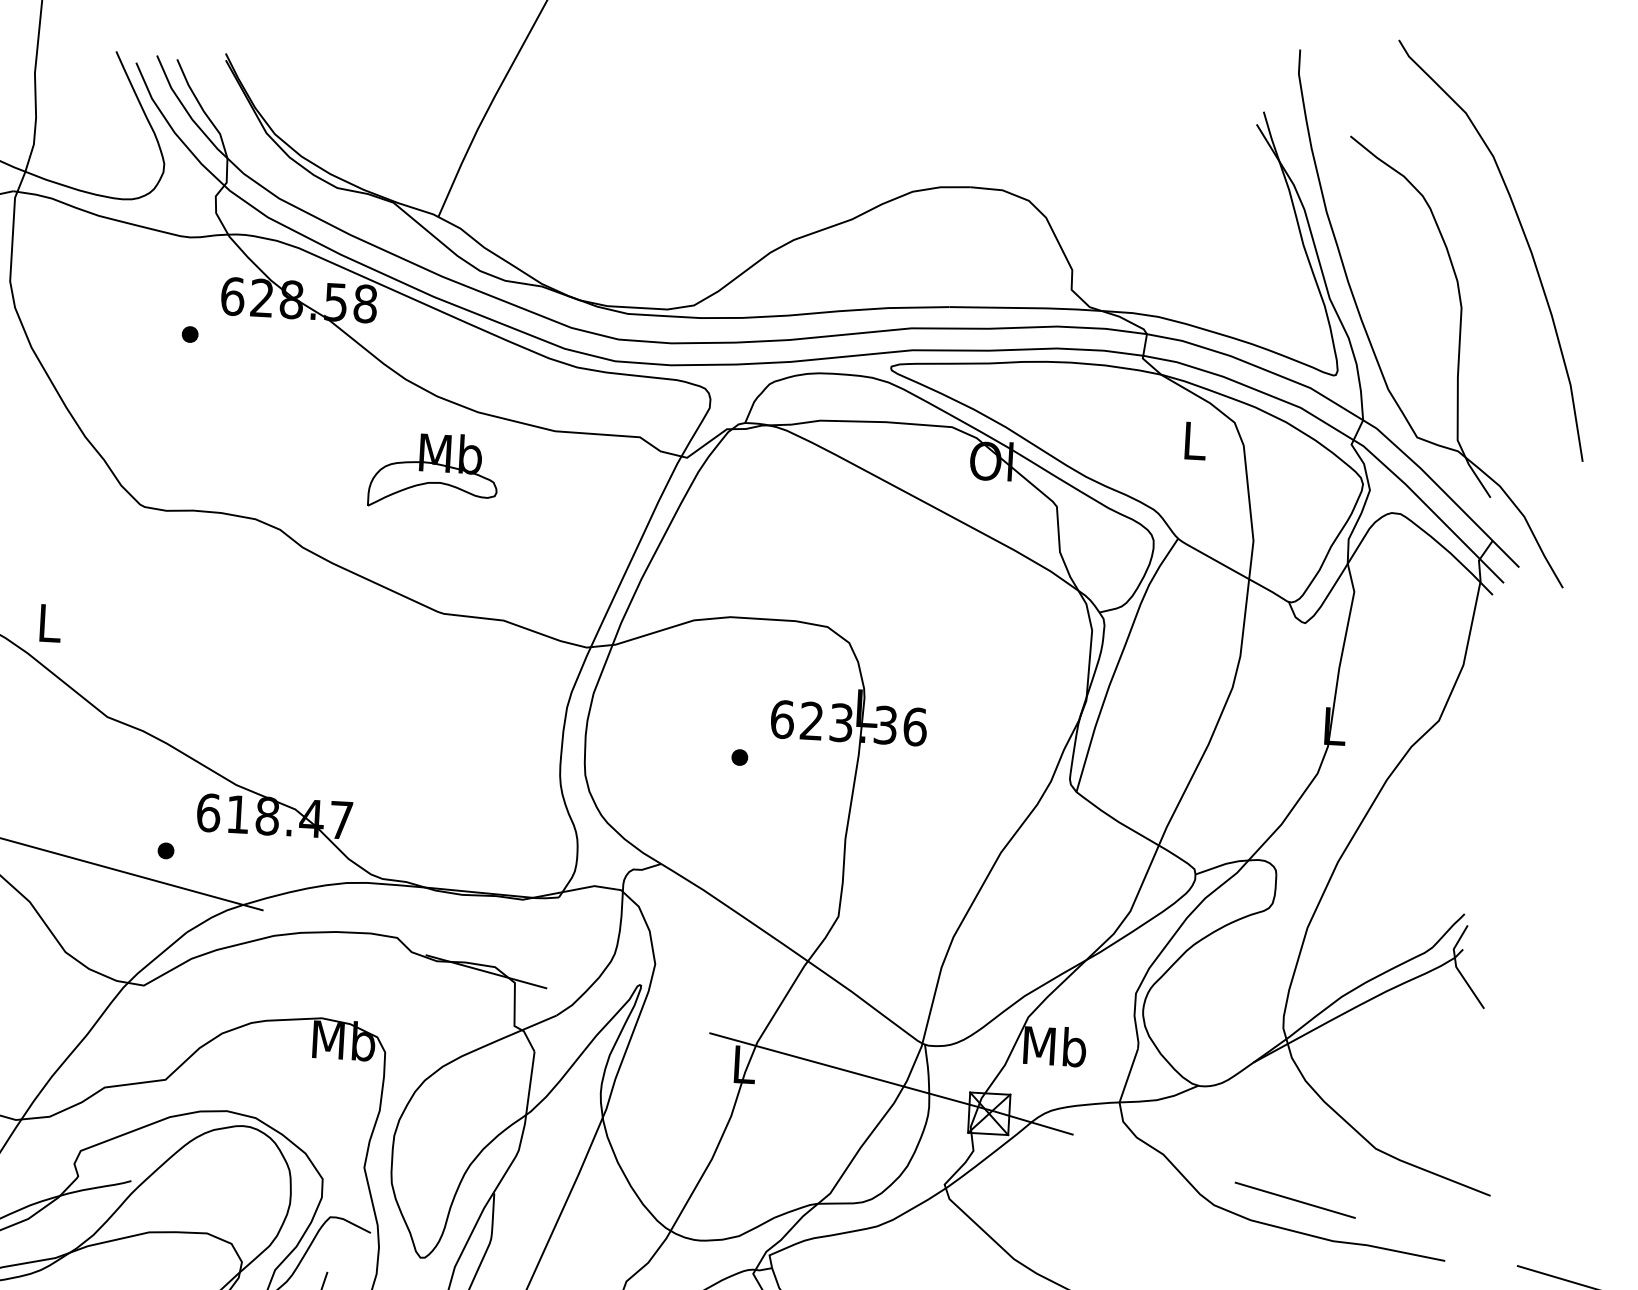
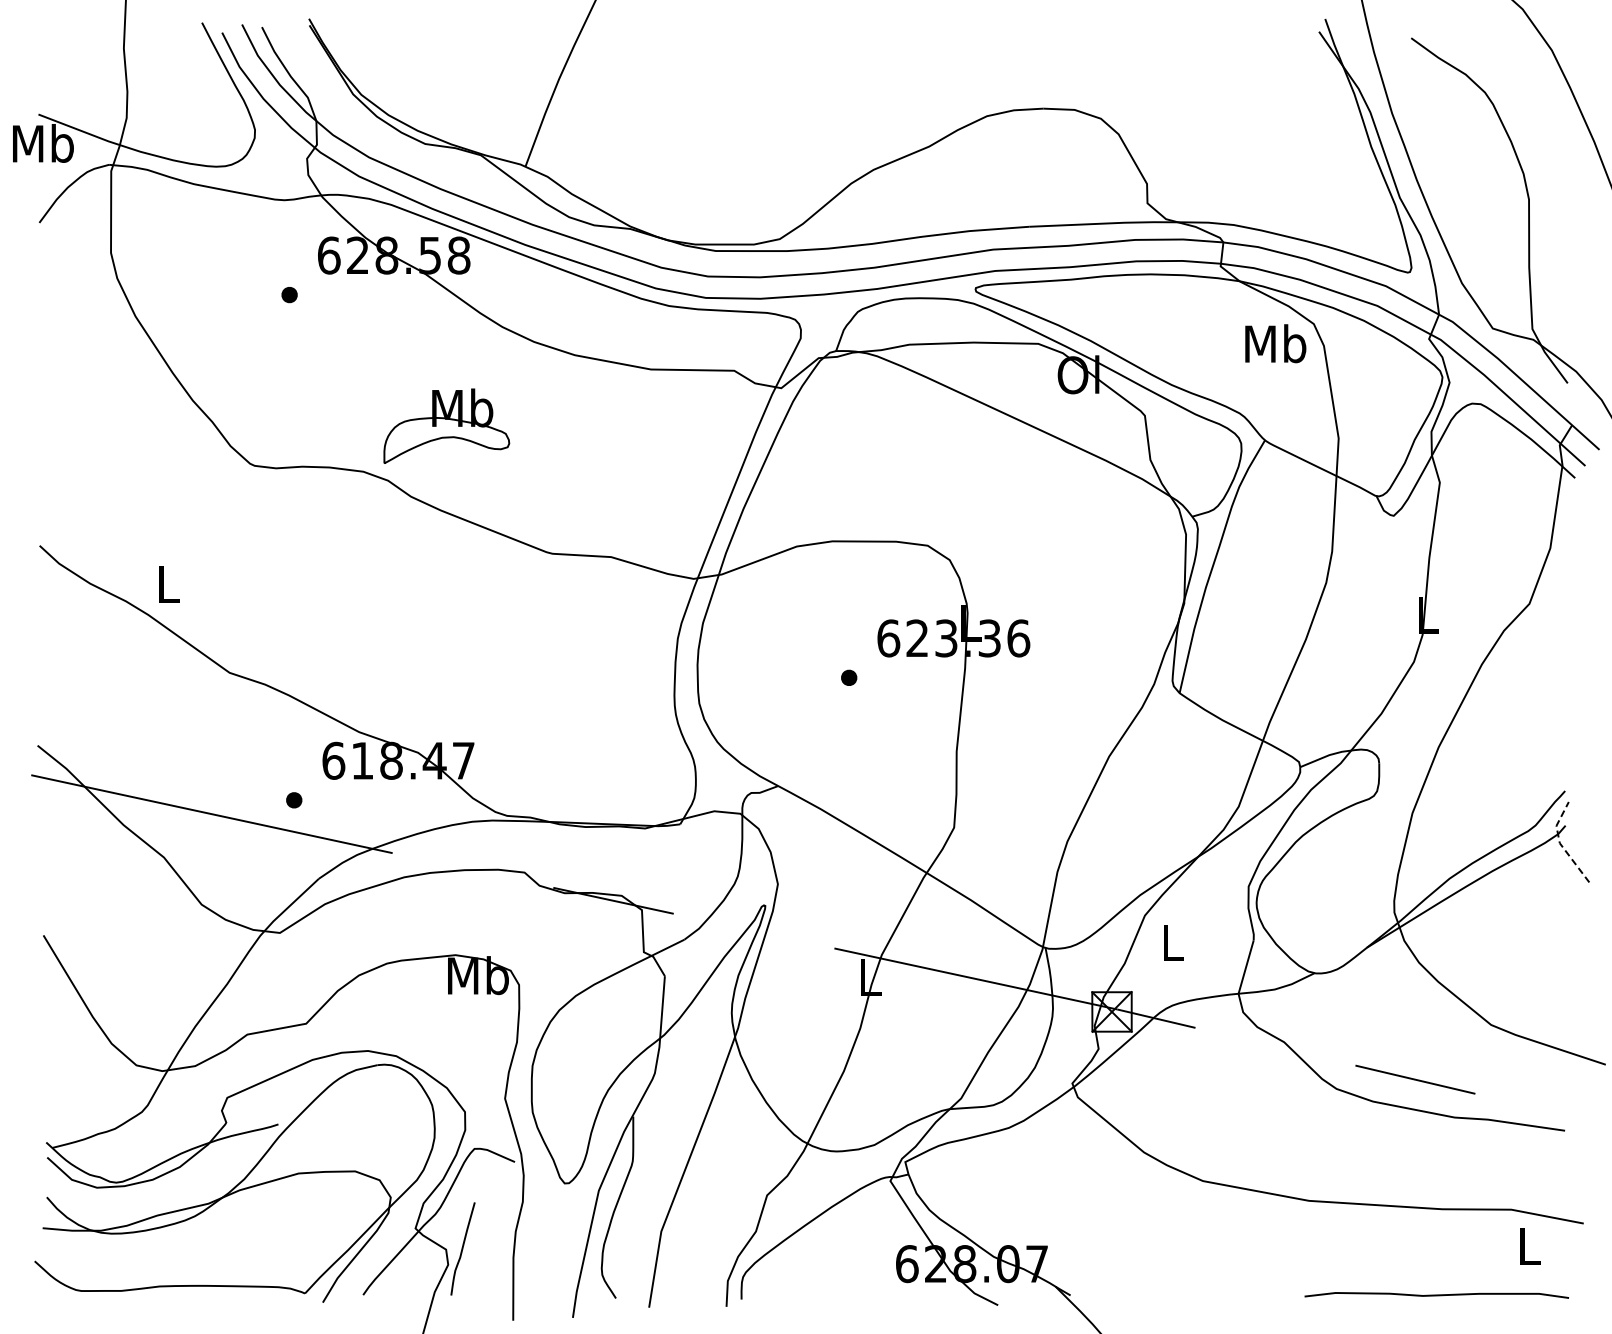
text: (1194, 440) -> (1275, 343), L -> Mb
part: (433, 470) -> (446, 425), moved
line: (1456, 968) -> (1560, 844), solid -> dashed
text: (1054, 1046) -> (1172, 942), Mb -> L

